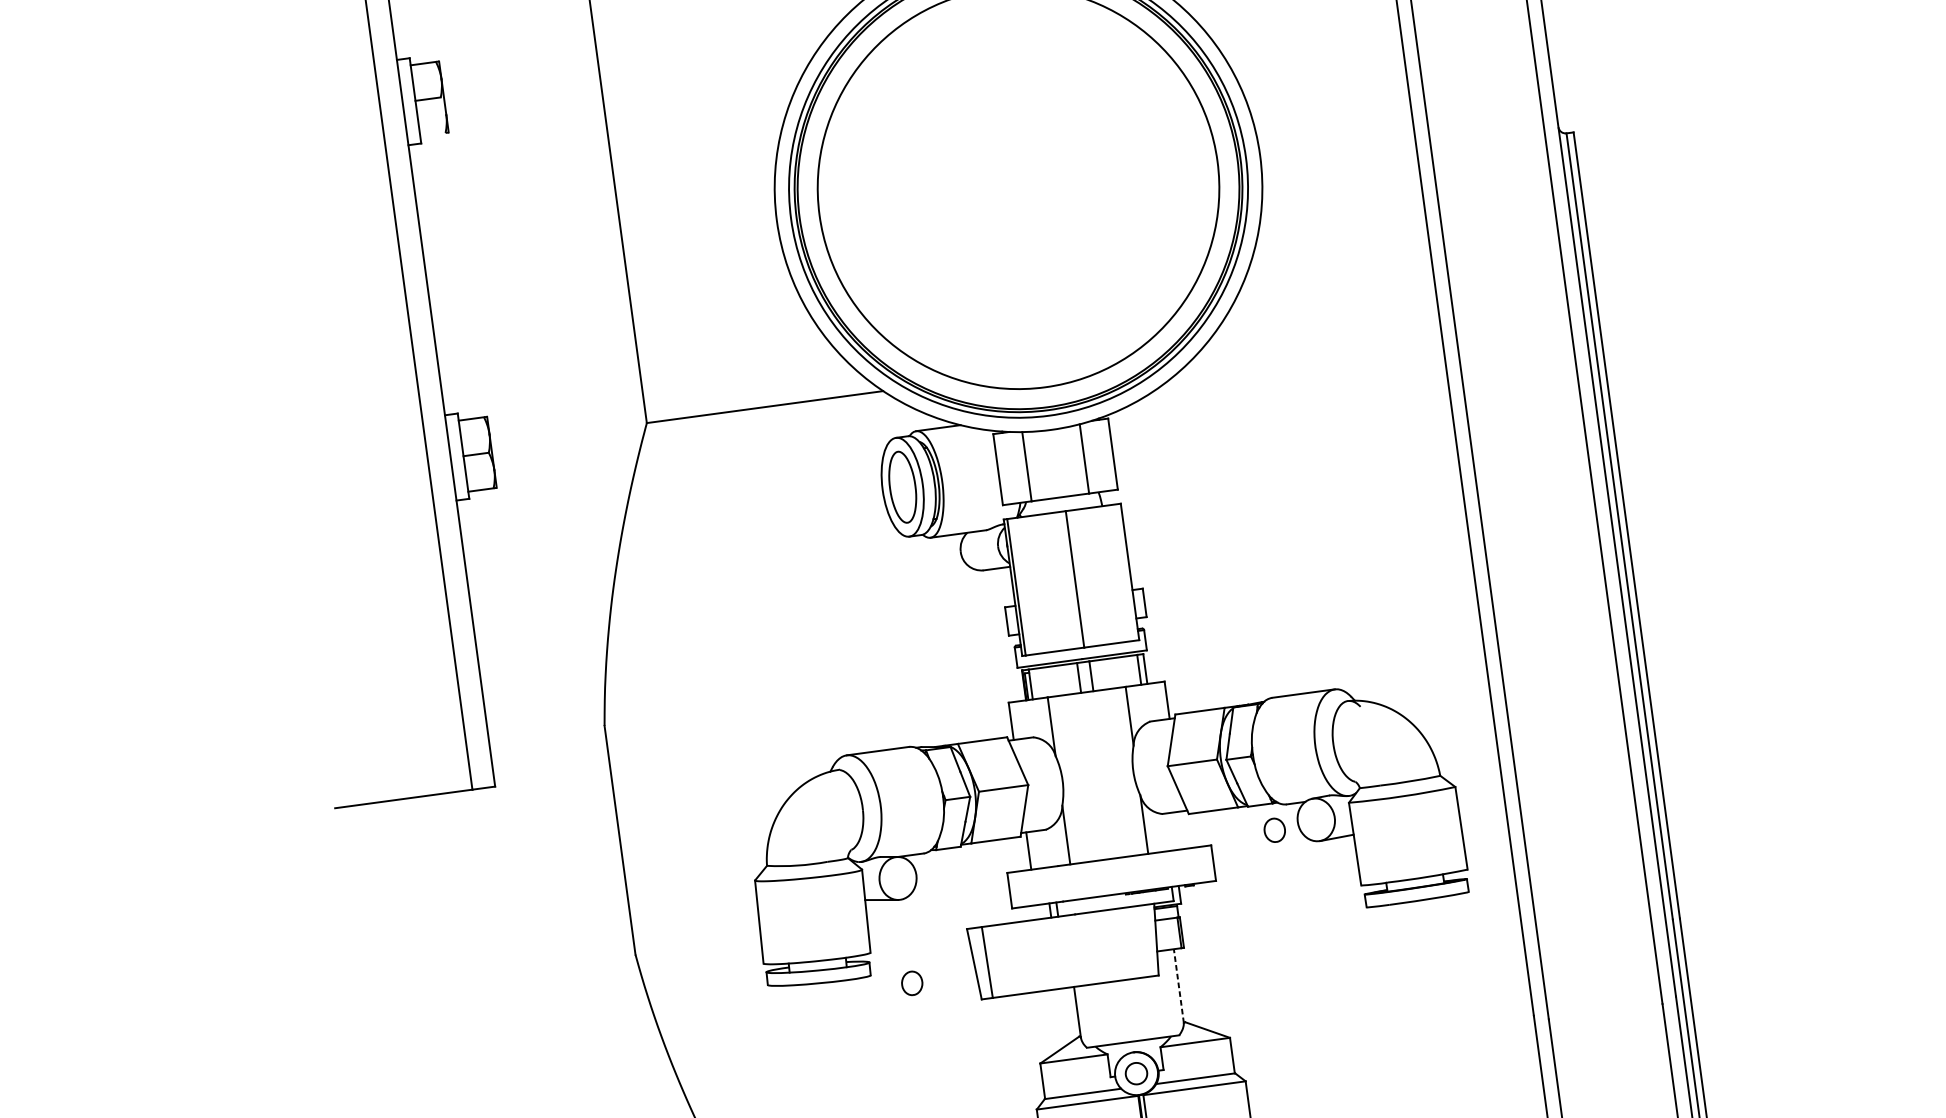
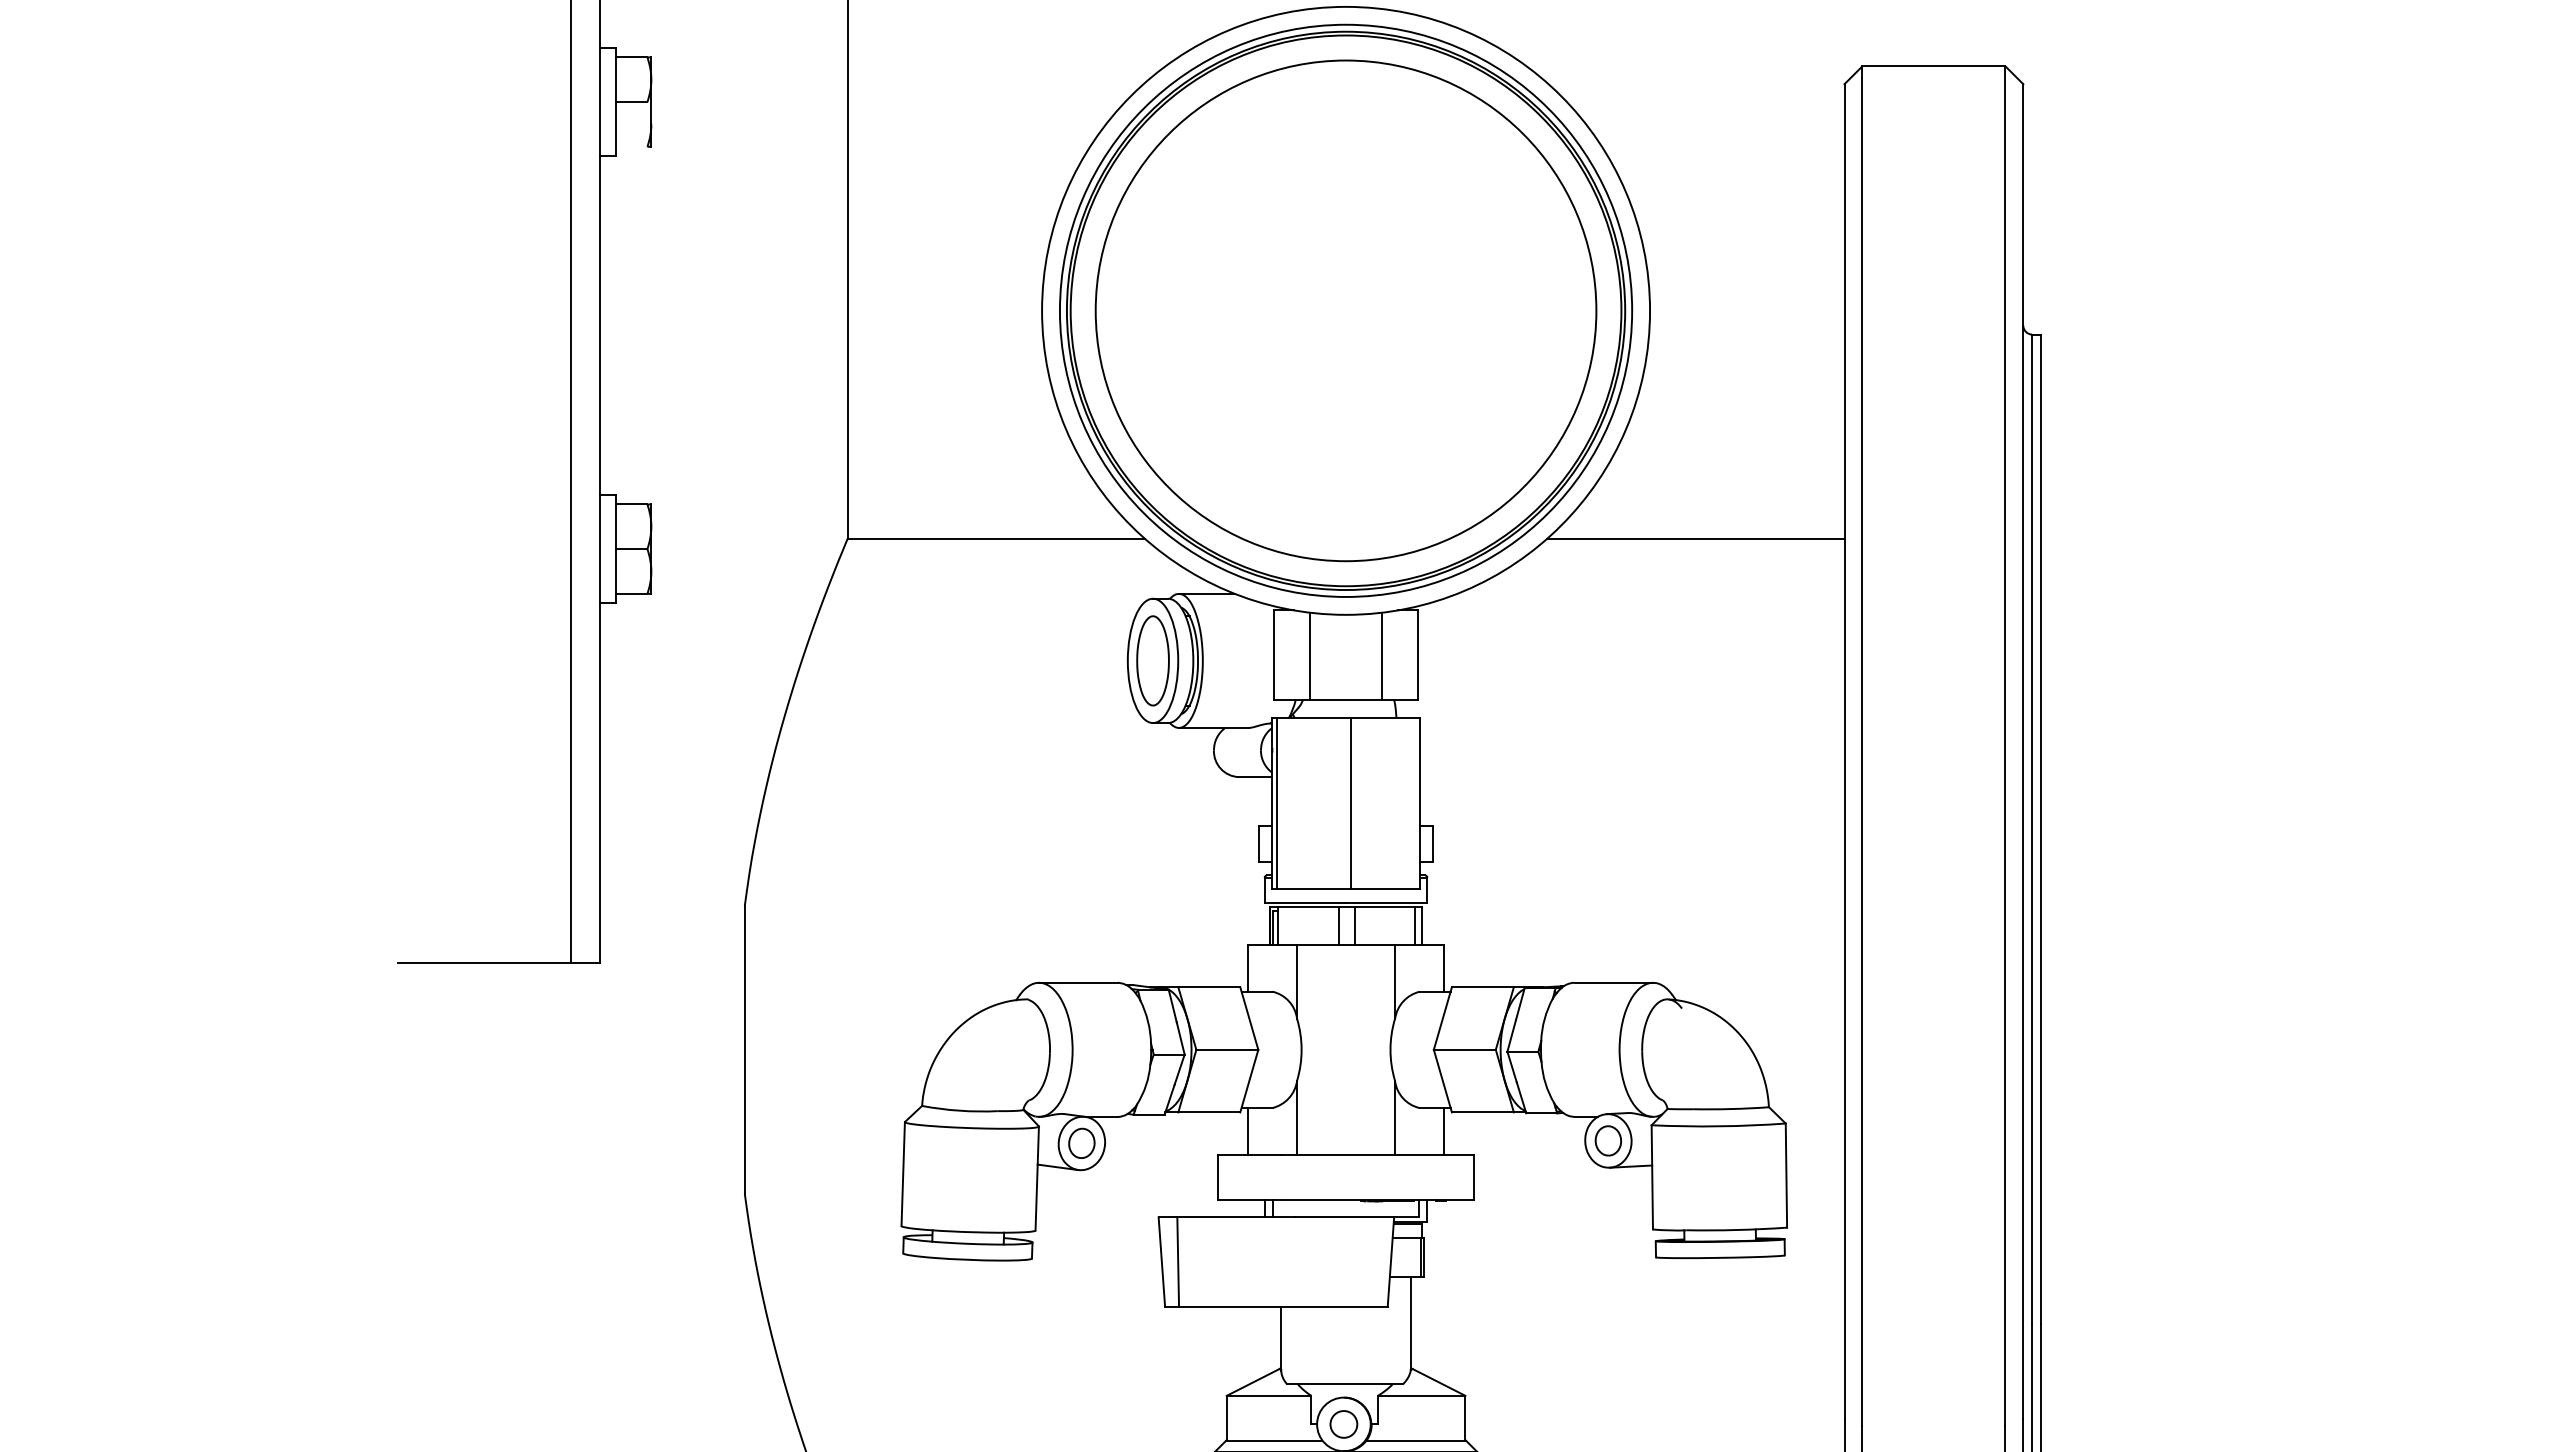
line: (1320, 331) -> (1695, 538), added
line: (1184, 829) -> (1444, 1130), added
part: (1274, 830) -> (1607, 1140), moved
part: (911, 982) -> (1081, 1142), moved
line: (1178, 985) -> (1410, 1322), dashed -> solid

